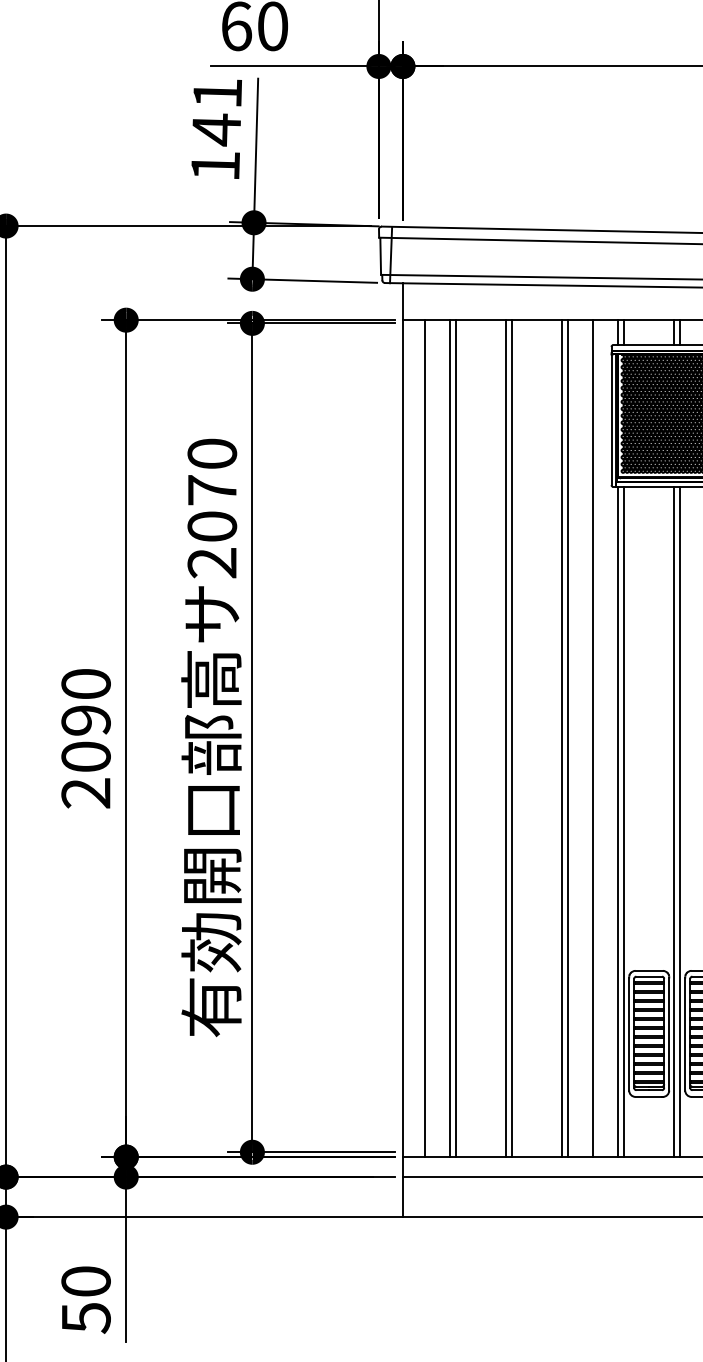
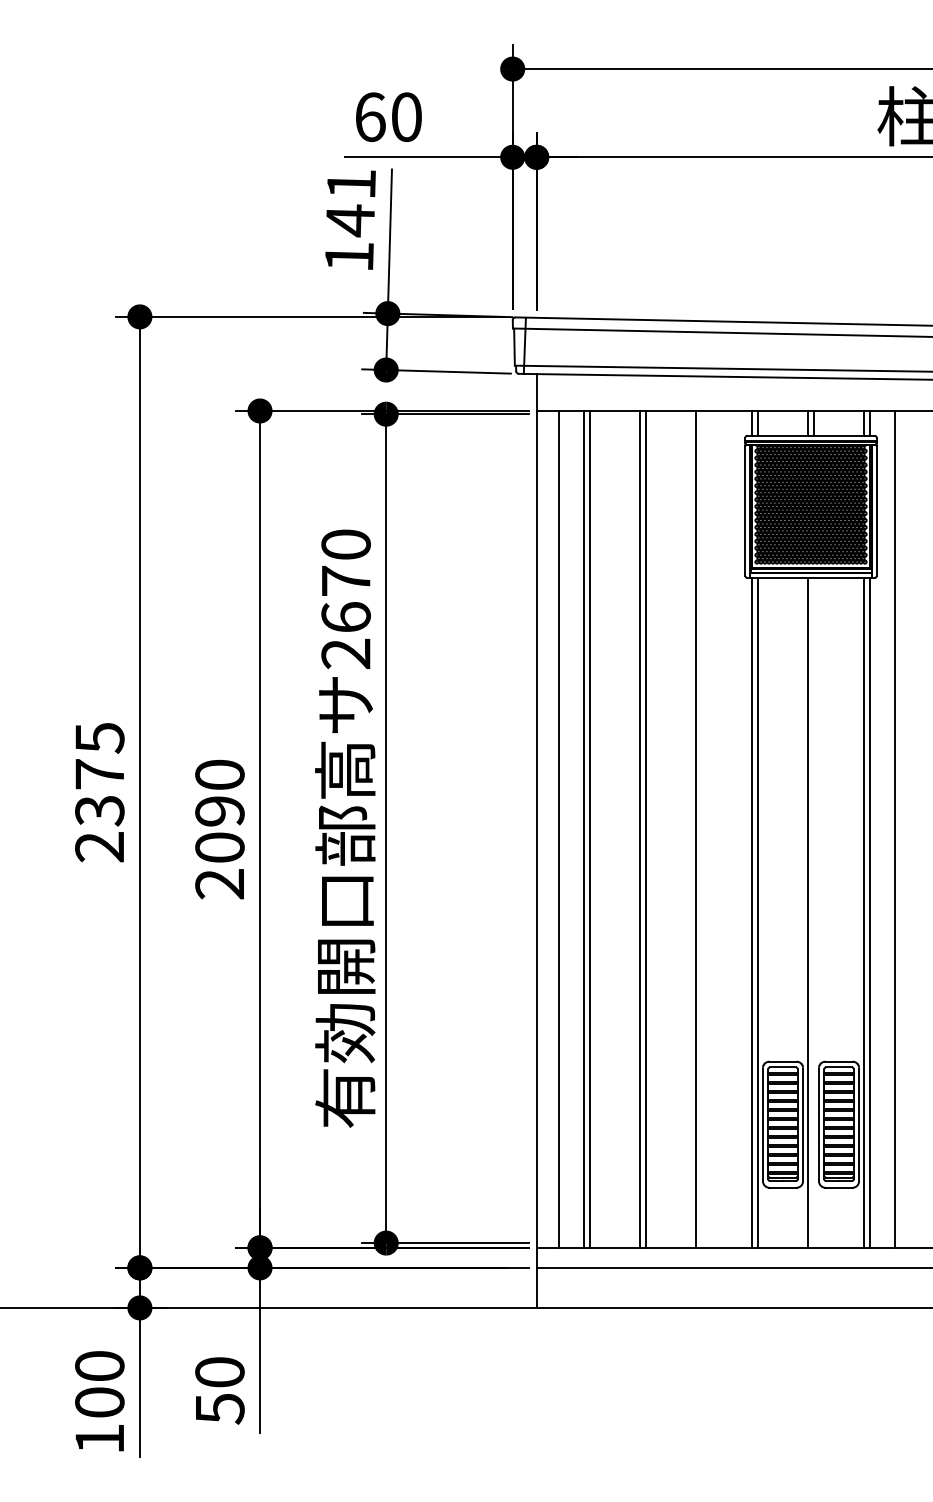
text: (211, 526) -> (345, 617), 2070 -> 2670
line: (567, 738) -> (701, 829), removed
line: (592, 738) -> (726, 829), removed
line: (680, 821) -> (814, 912), removed

